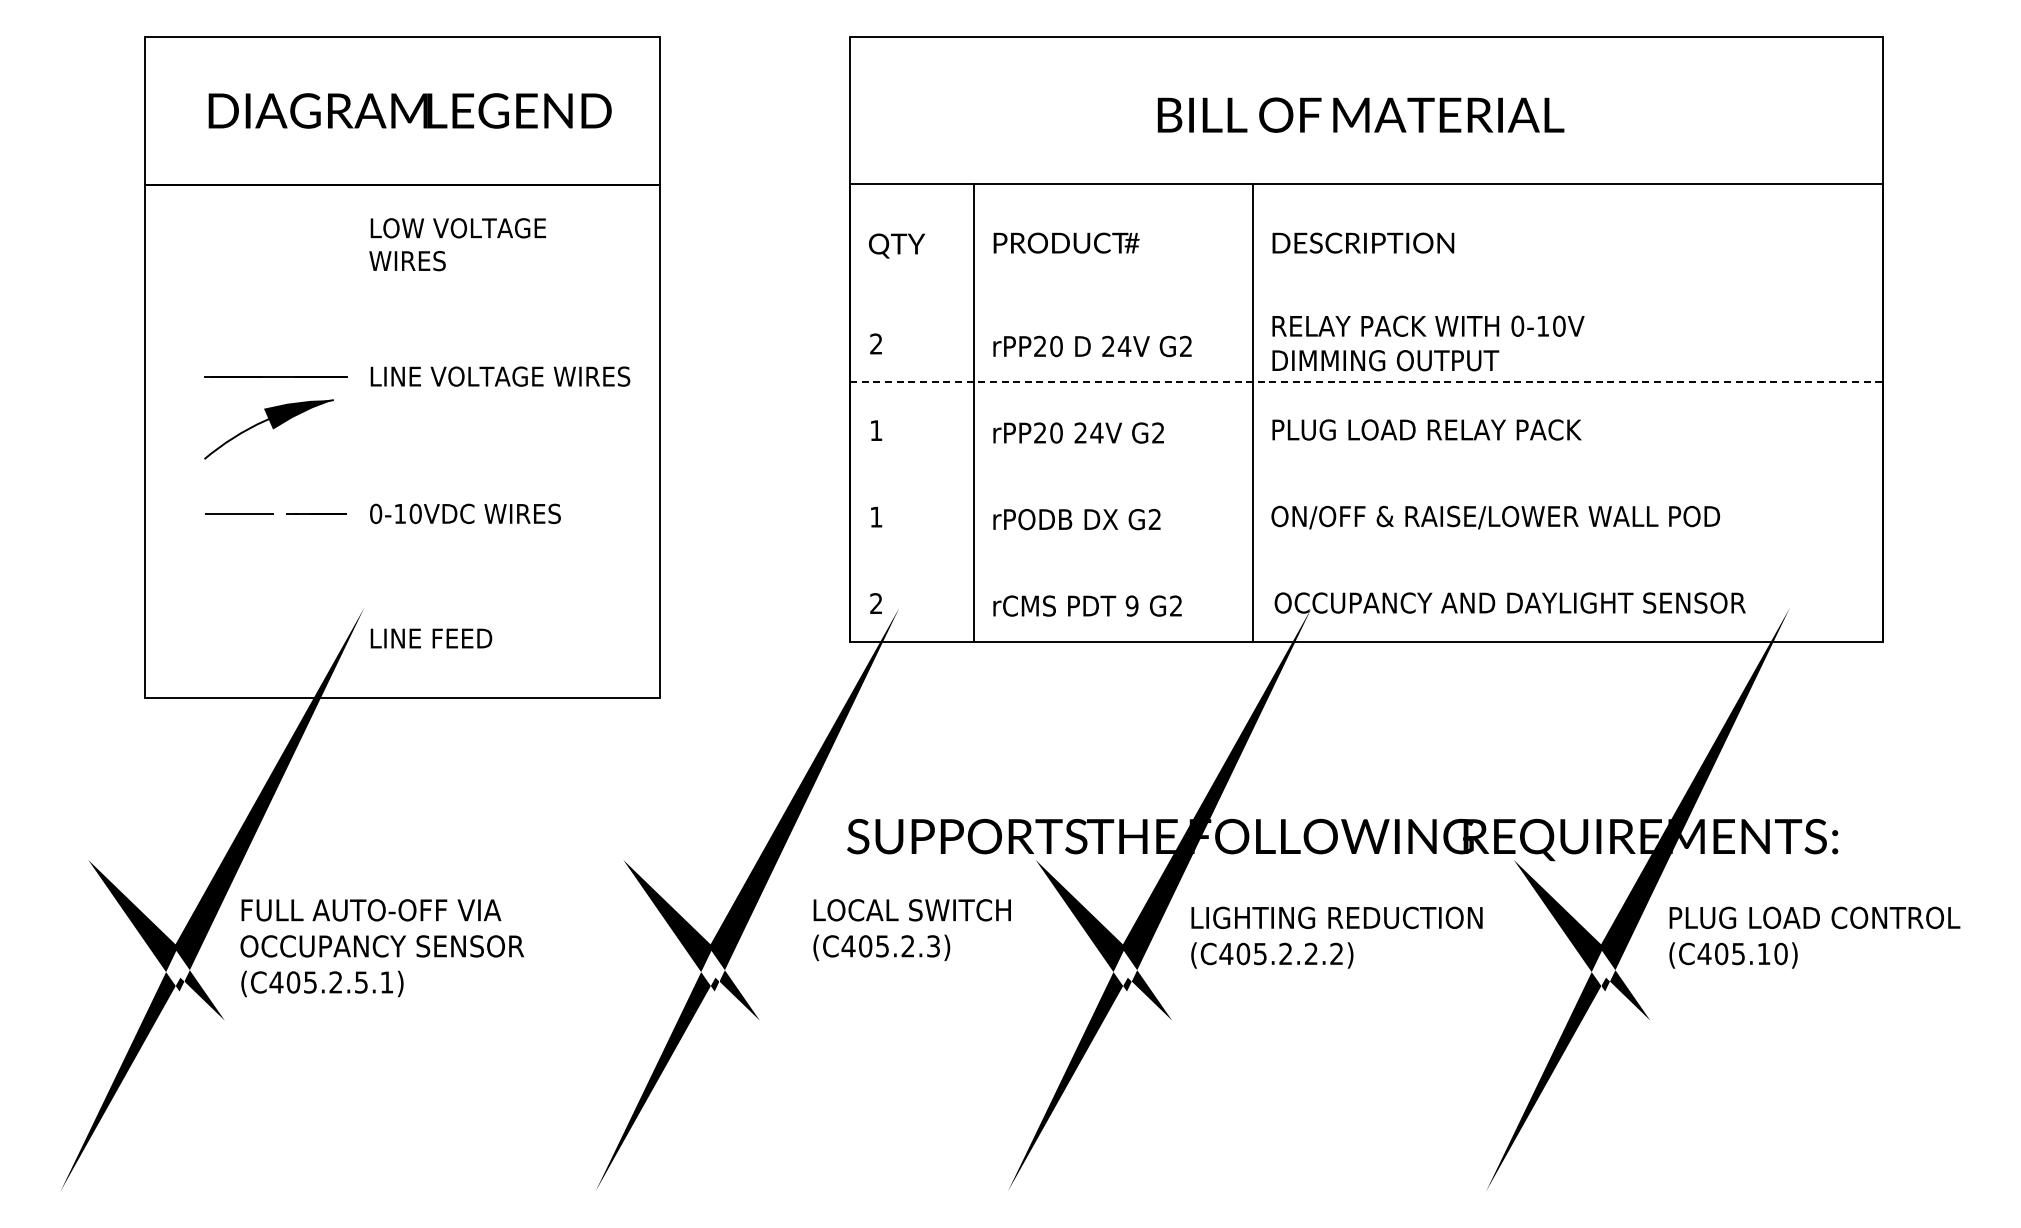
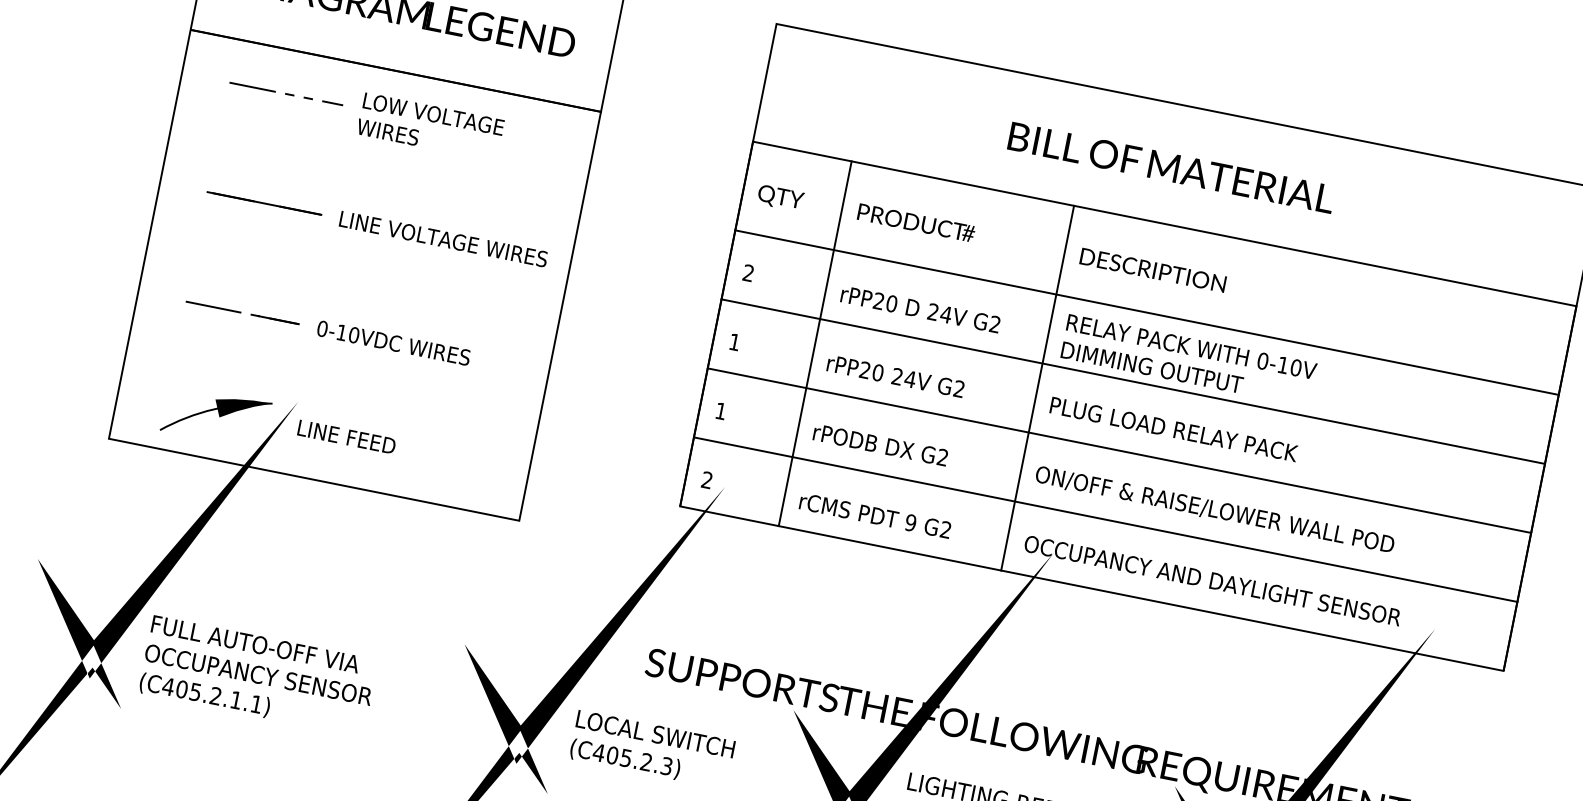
line: (275, 238) -> (286, 93), added
line: (1366, 295) -> (1147, 312), added
line: (1366, 382) -> (1133, 381), dashed -> solid
part: (268, 429) -> (215, 416), moved
line: (1366, 468) -> (1119, 450), added
line: (1366, 555) -> (1105, 519), added
text: (911, 929) -> (651, 749), moved
text: (361, 982) -> (236, 700), (C405.2.5.1) -> (C405.2.1.1)

